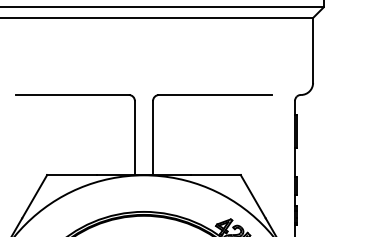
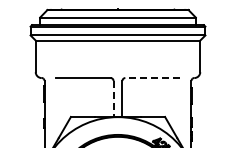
line: (214, 95) -> (152, 78), solid -> dashed
line: (134, 137) -> (113, 98), solid -> dashed

